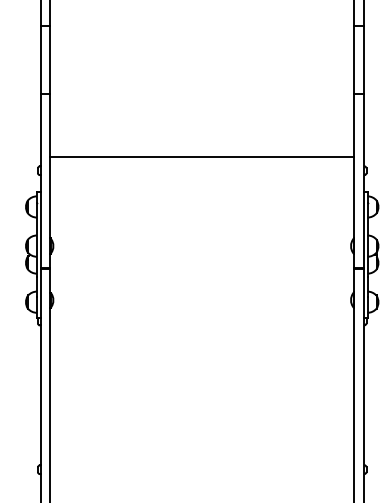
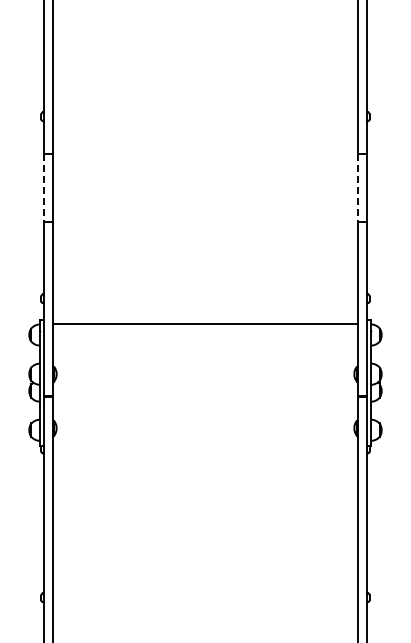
line: (40, 60) -> (43, 188), solid -> dashed
line: (354, 60) -> (357, 188), solid -> dashed
line: (202, 156) -> (205, 323), moved

